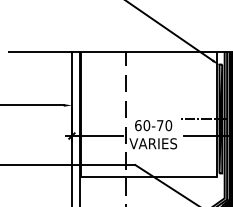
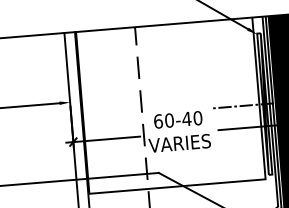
text: (159, 125) -> (185, 119), 60-70 -> 60-40

